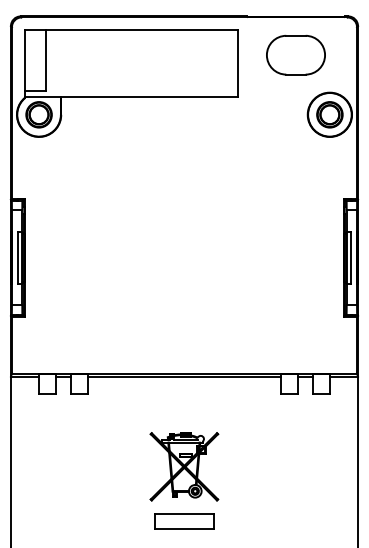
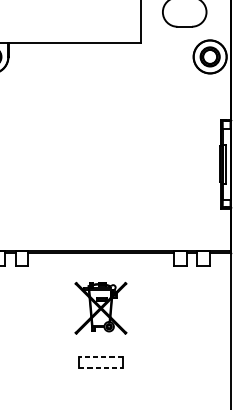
part: (184, 466) -> (101, 308), moved
line: (184, 514) -> (101, 356), solid -> dashed
line: (184, 529) -> (101, 368), solid -> dashed

